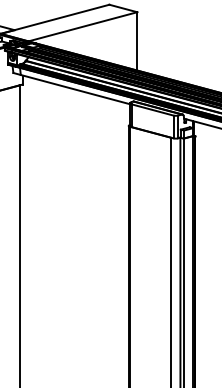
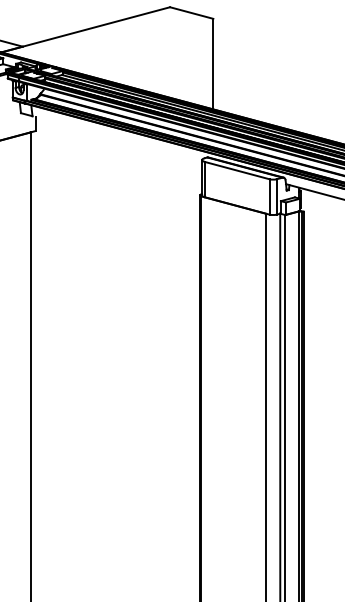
line: (82, 26) -> (128, 40), removed
line: (75, 89) -> (117, 138), removed

